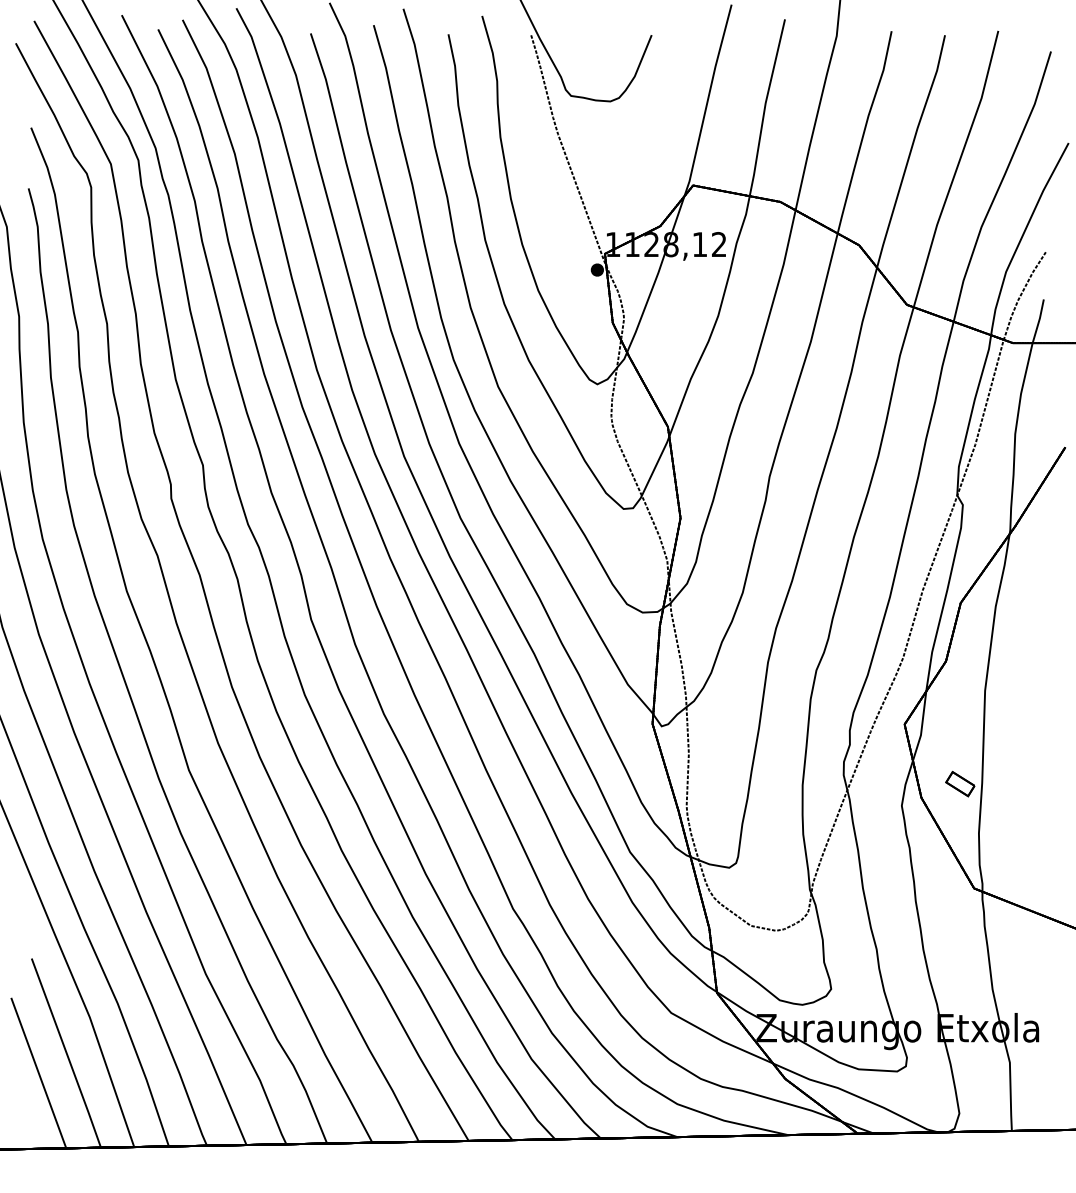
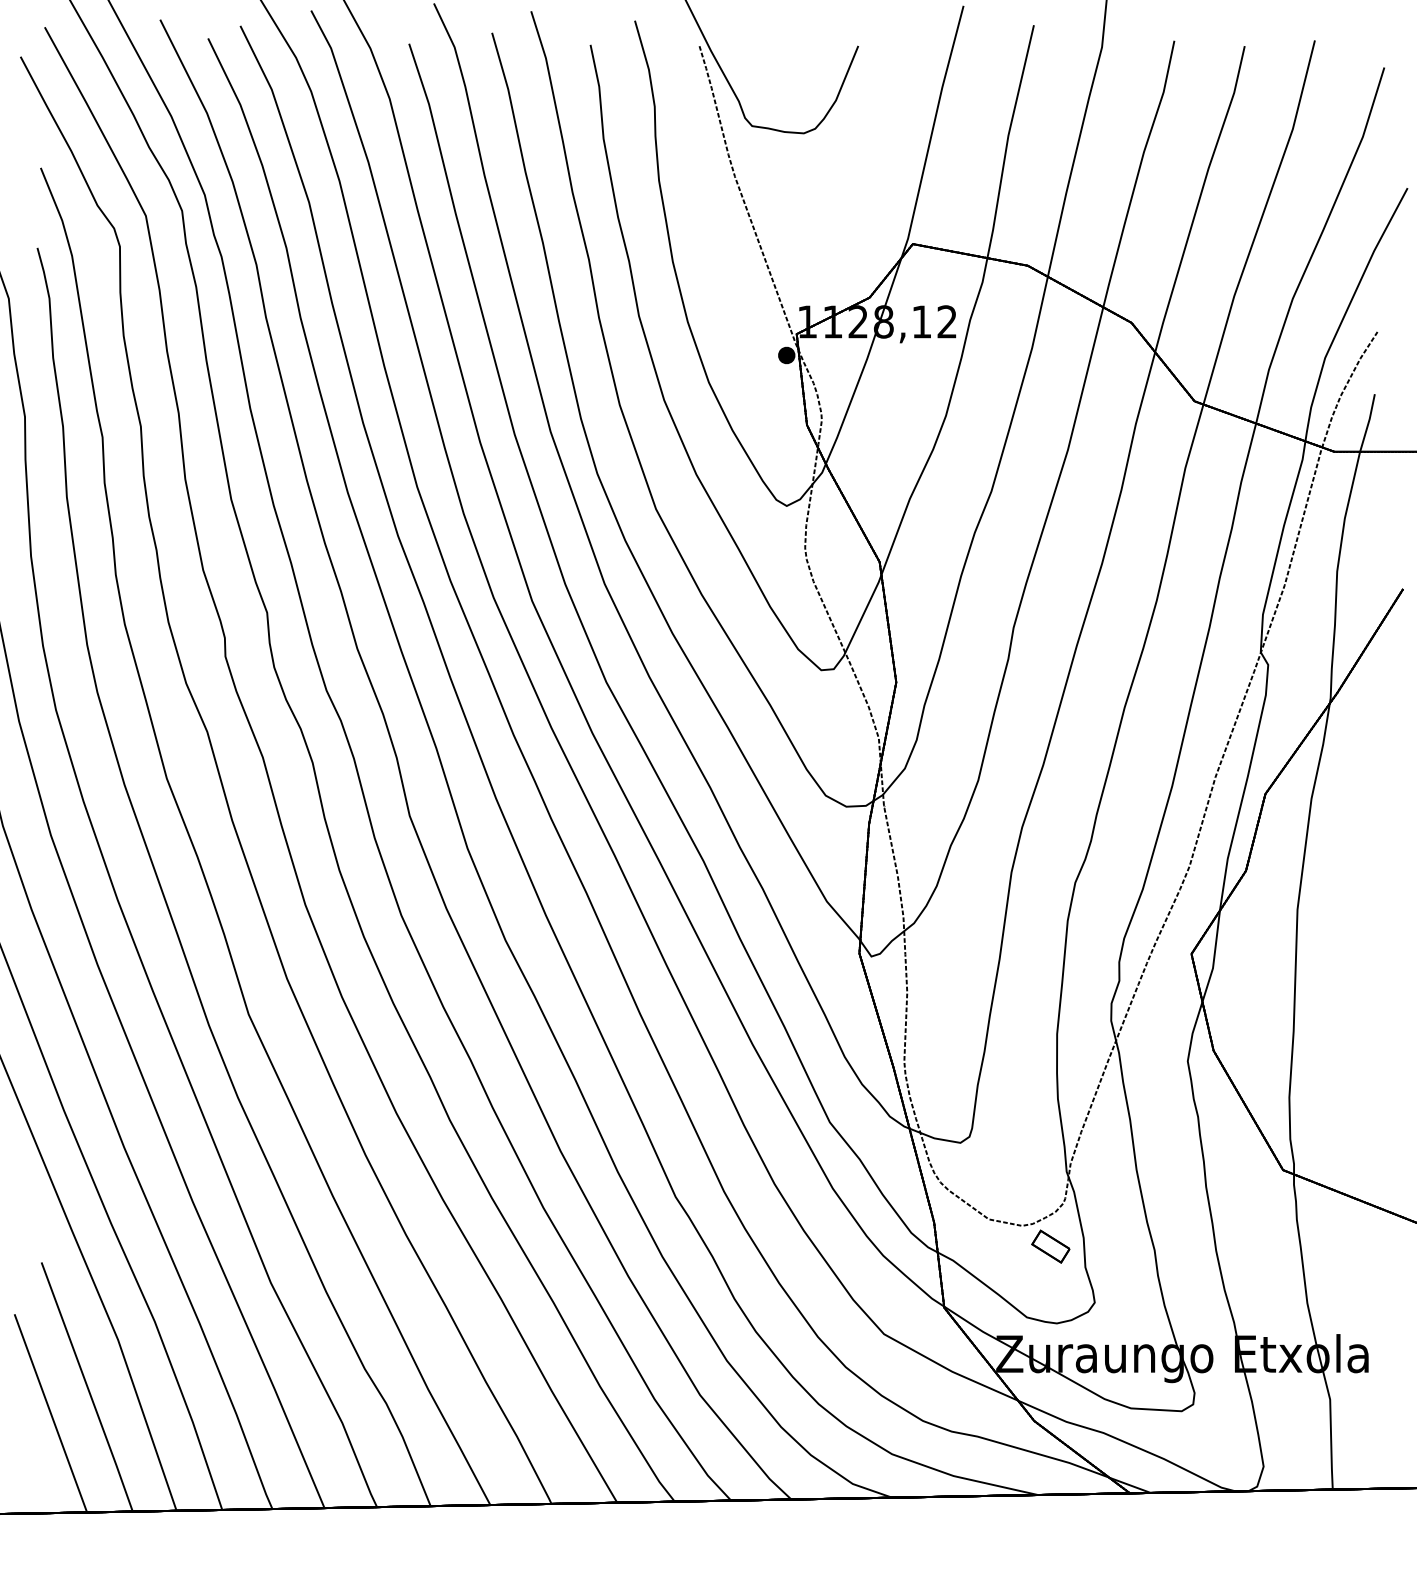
part: (960, 783) -> (1050, 1246), moved

